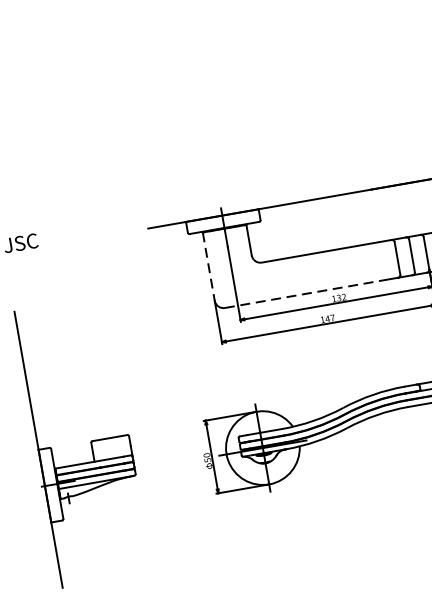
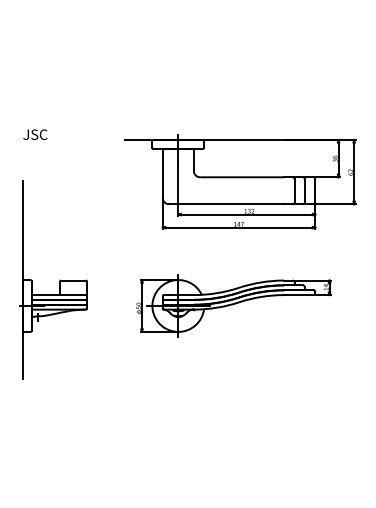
line: (208, 267) -> (162, 174), dashed -> solid
line: (305, 294) -> (226, 204), dashed -> solid

